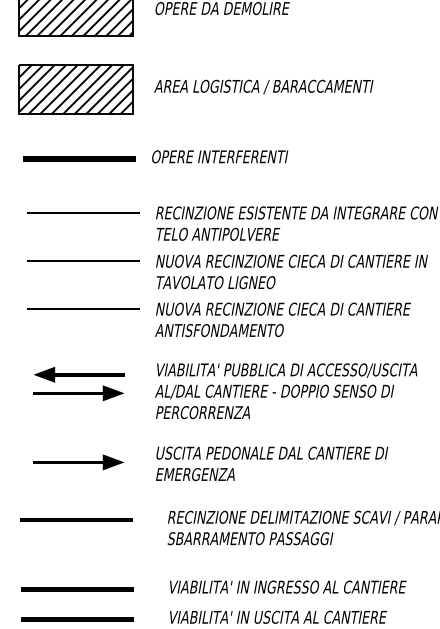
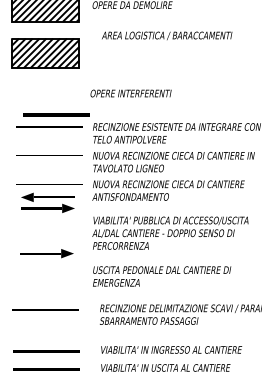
text: (264, 86) -> (167, 35), moved
line: (79, 158) -> (56, 114), moved
part: (78, 383) -> (47, 202), moved
part: (78, 462) -> (46, 253), moved

